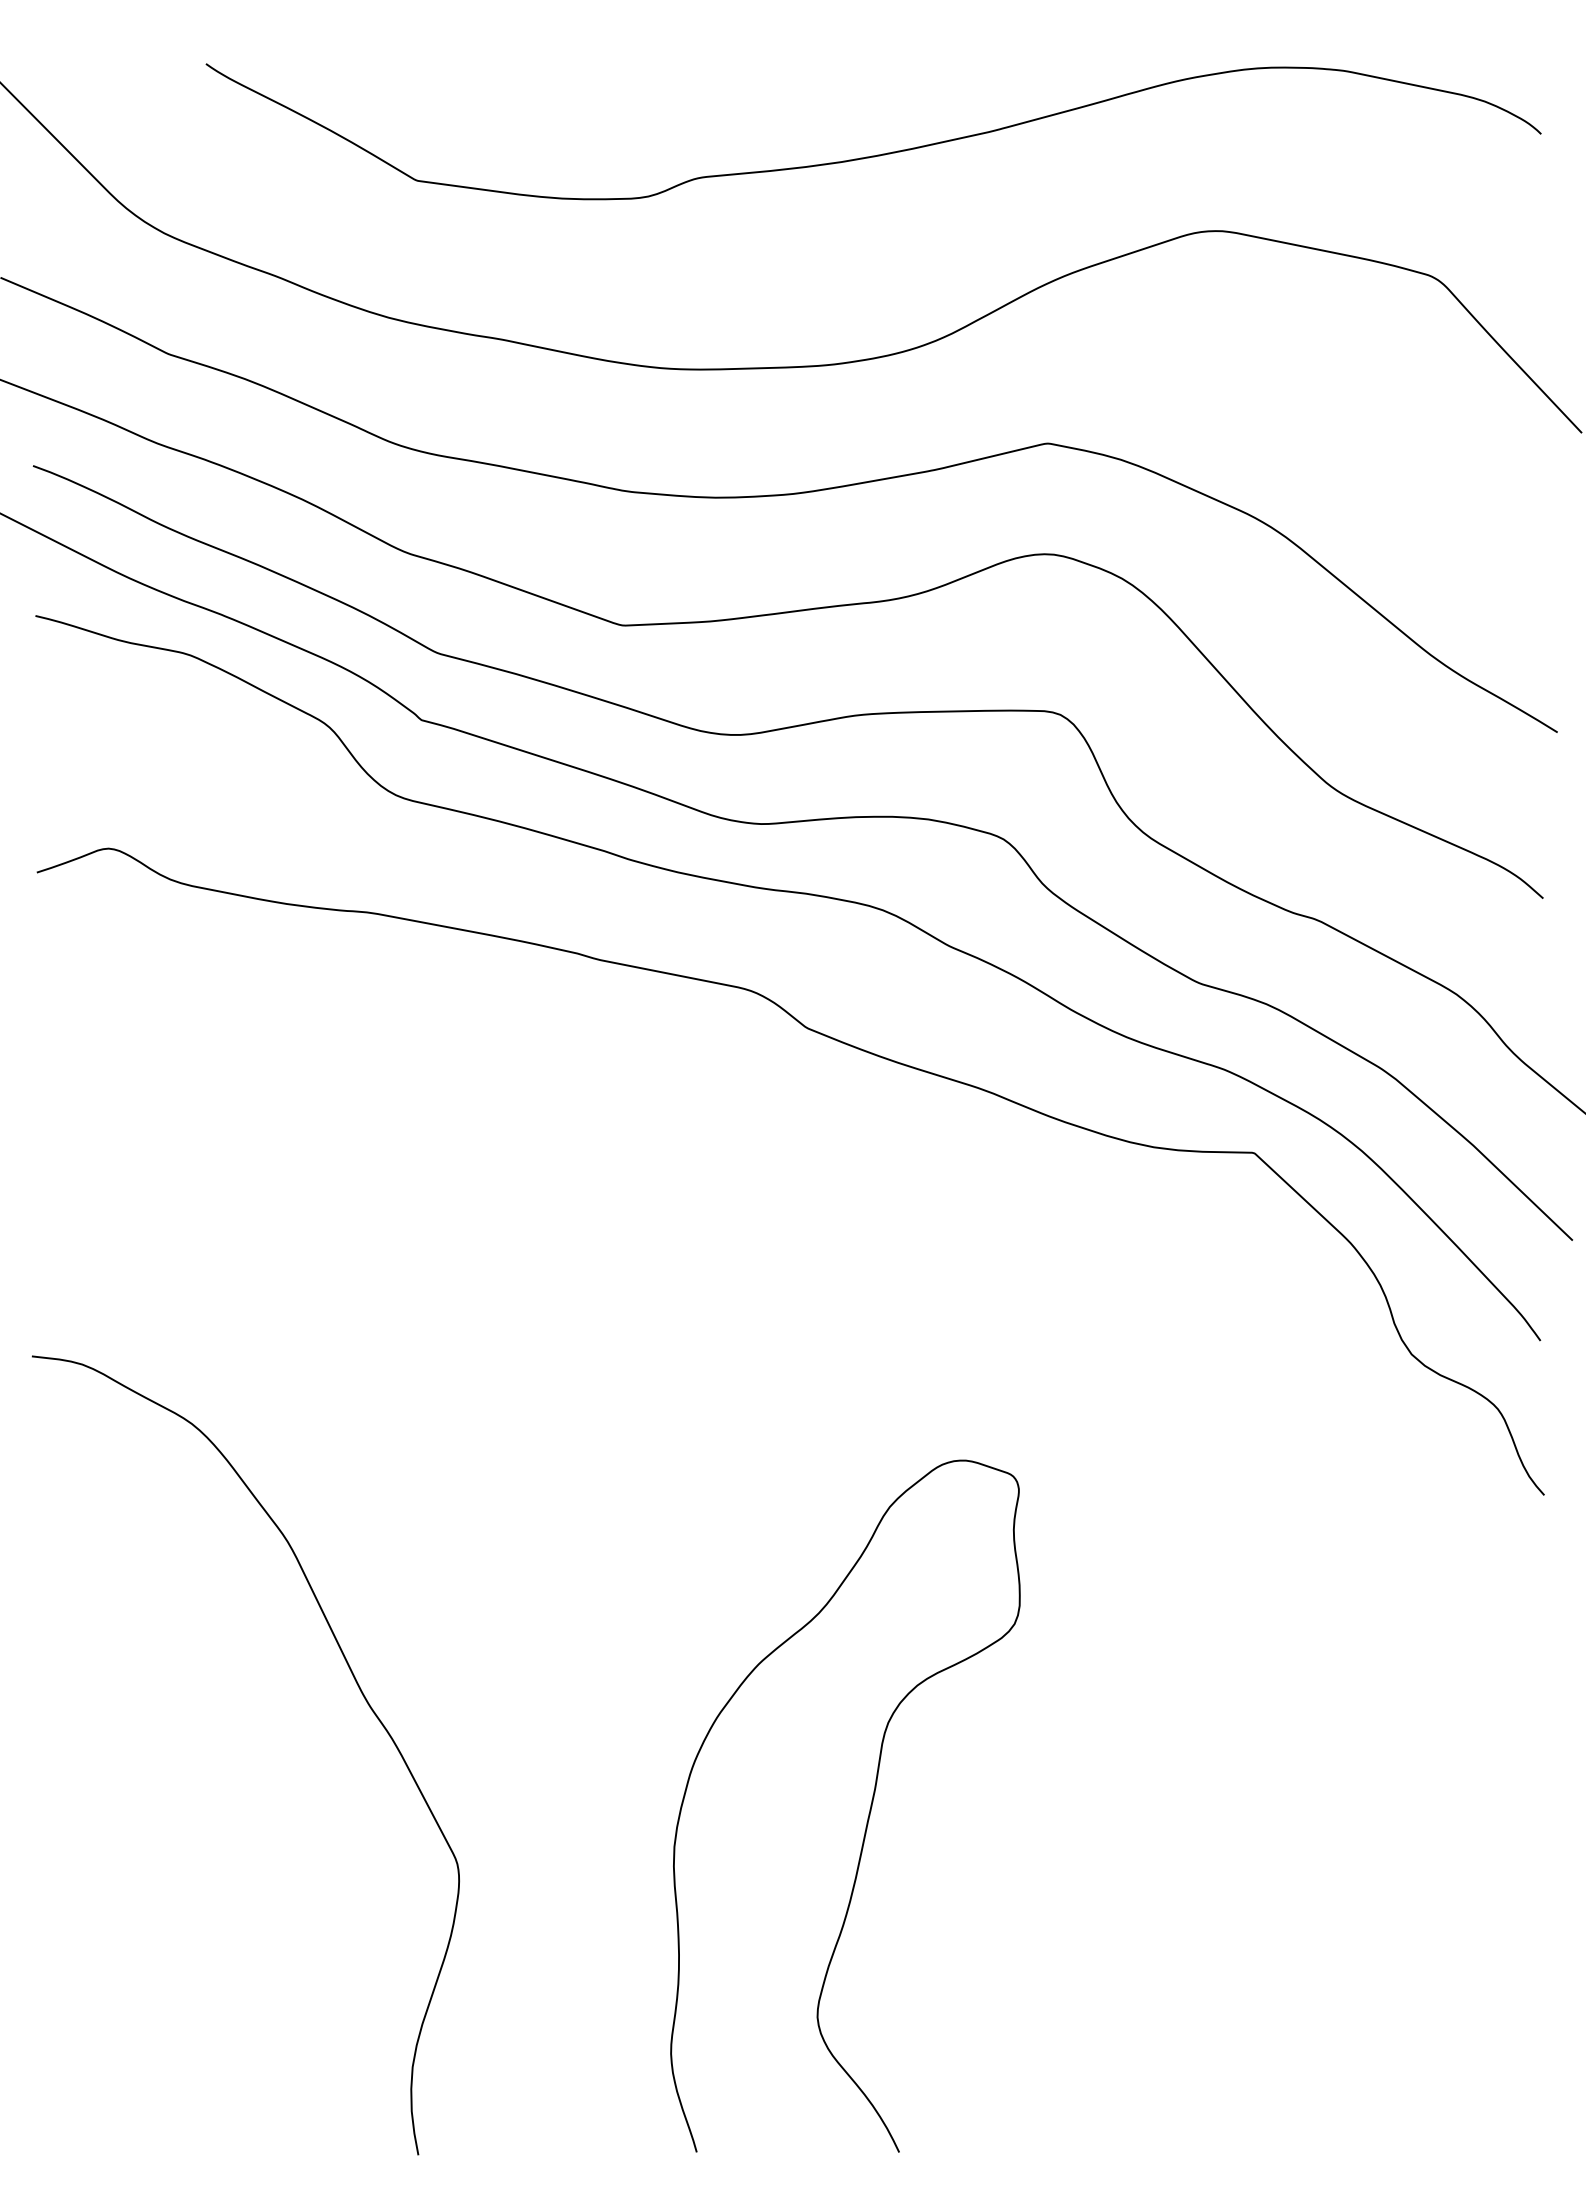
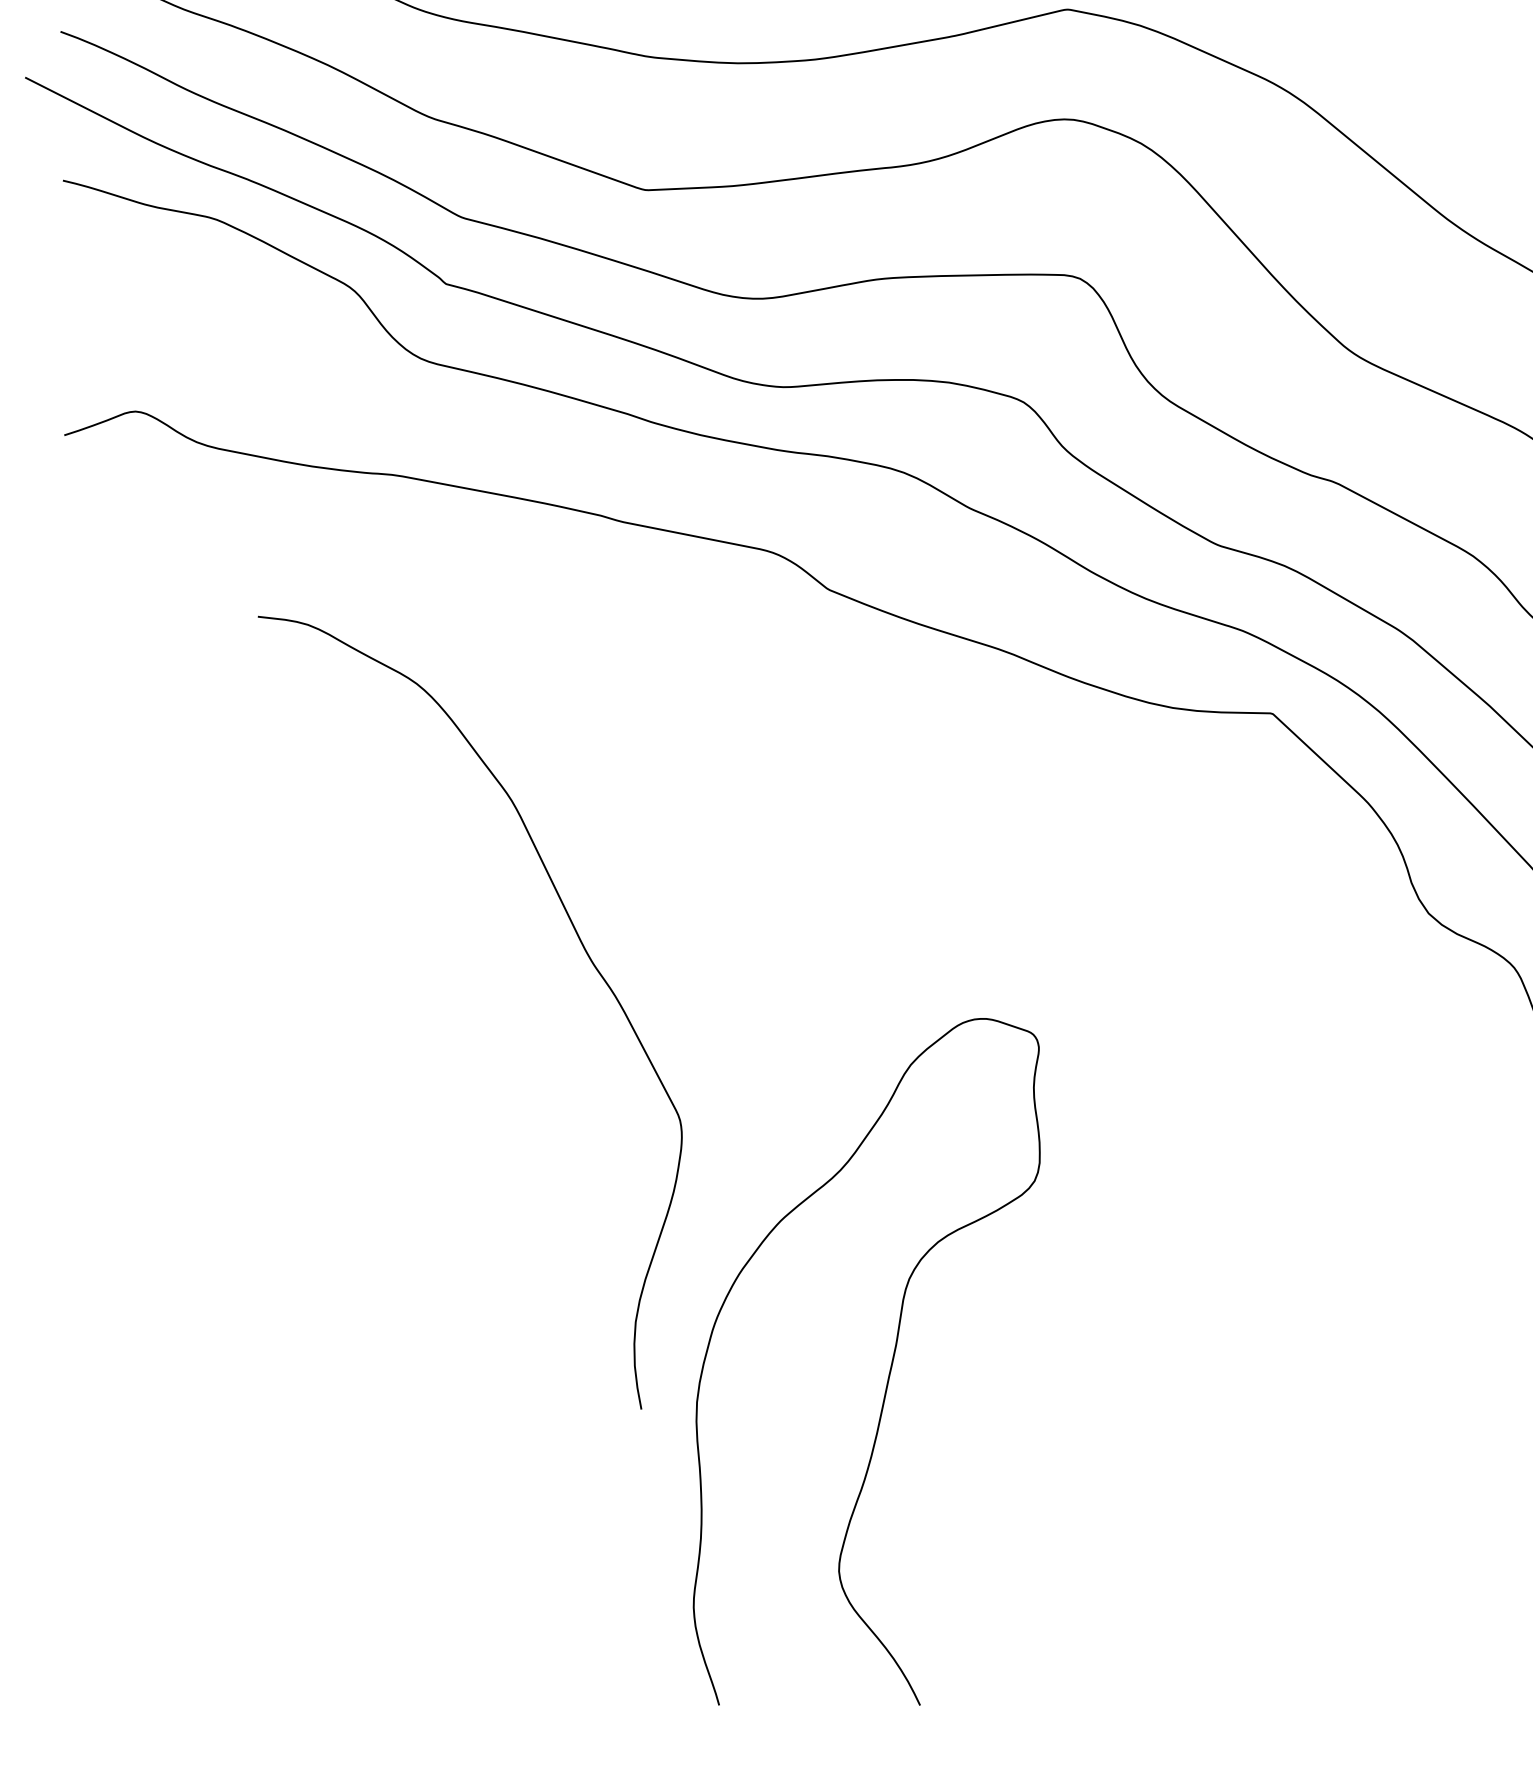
curve: (363, 1697) -> (586, 955), moved

